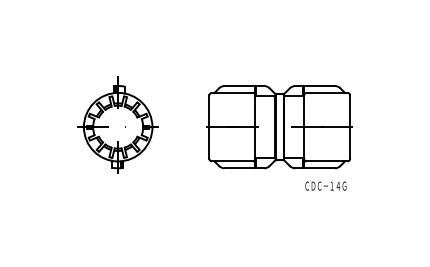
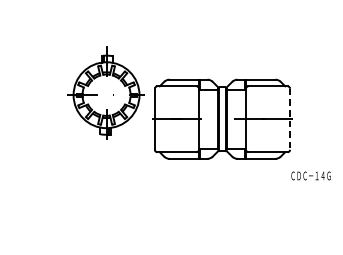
part: (117, 124) -> (105, 92), moved
line: (350, 127) -> (290, 119), solid -> dashed
text: (325, 185) -> (310, 175), moved

